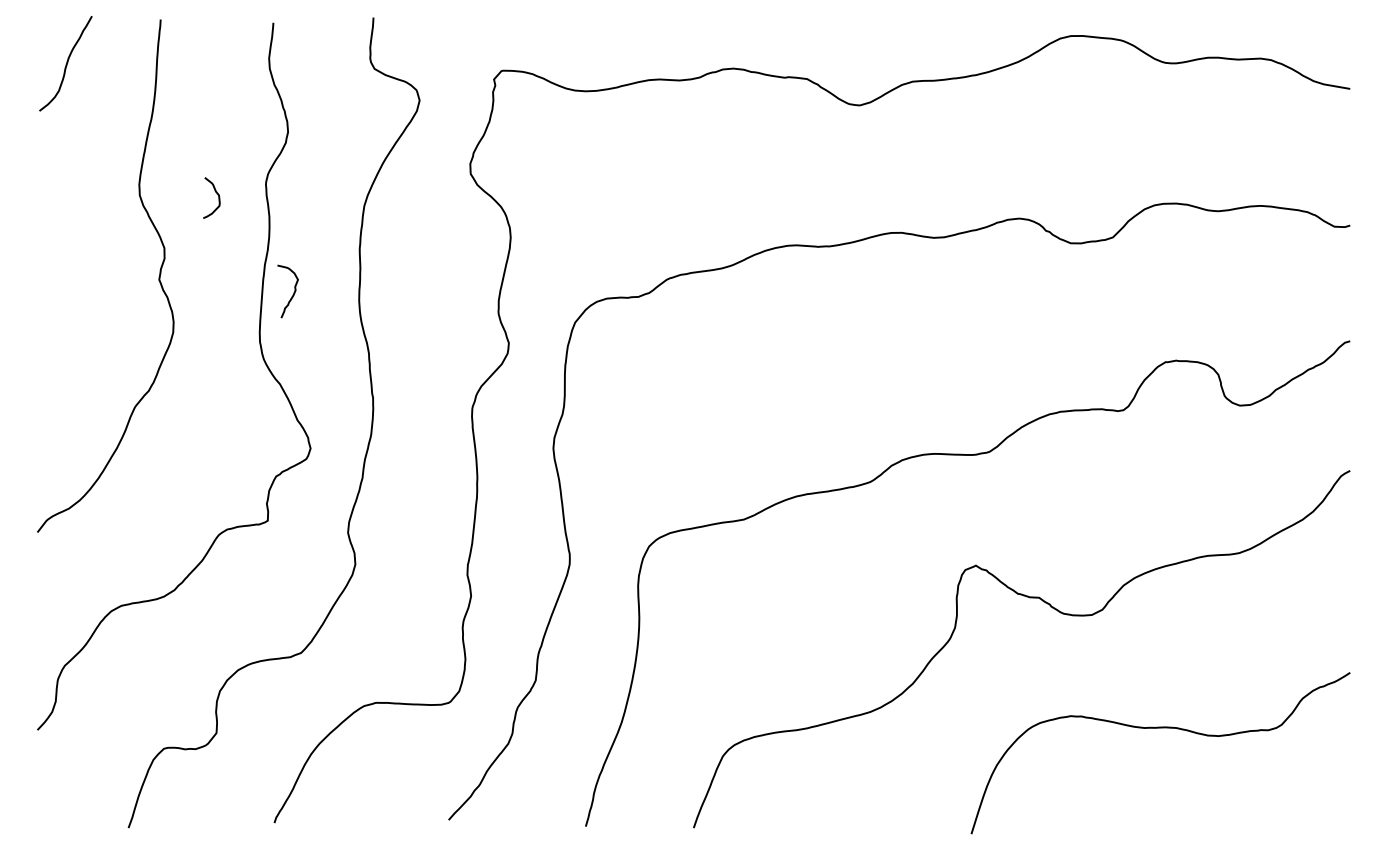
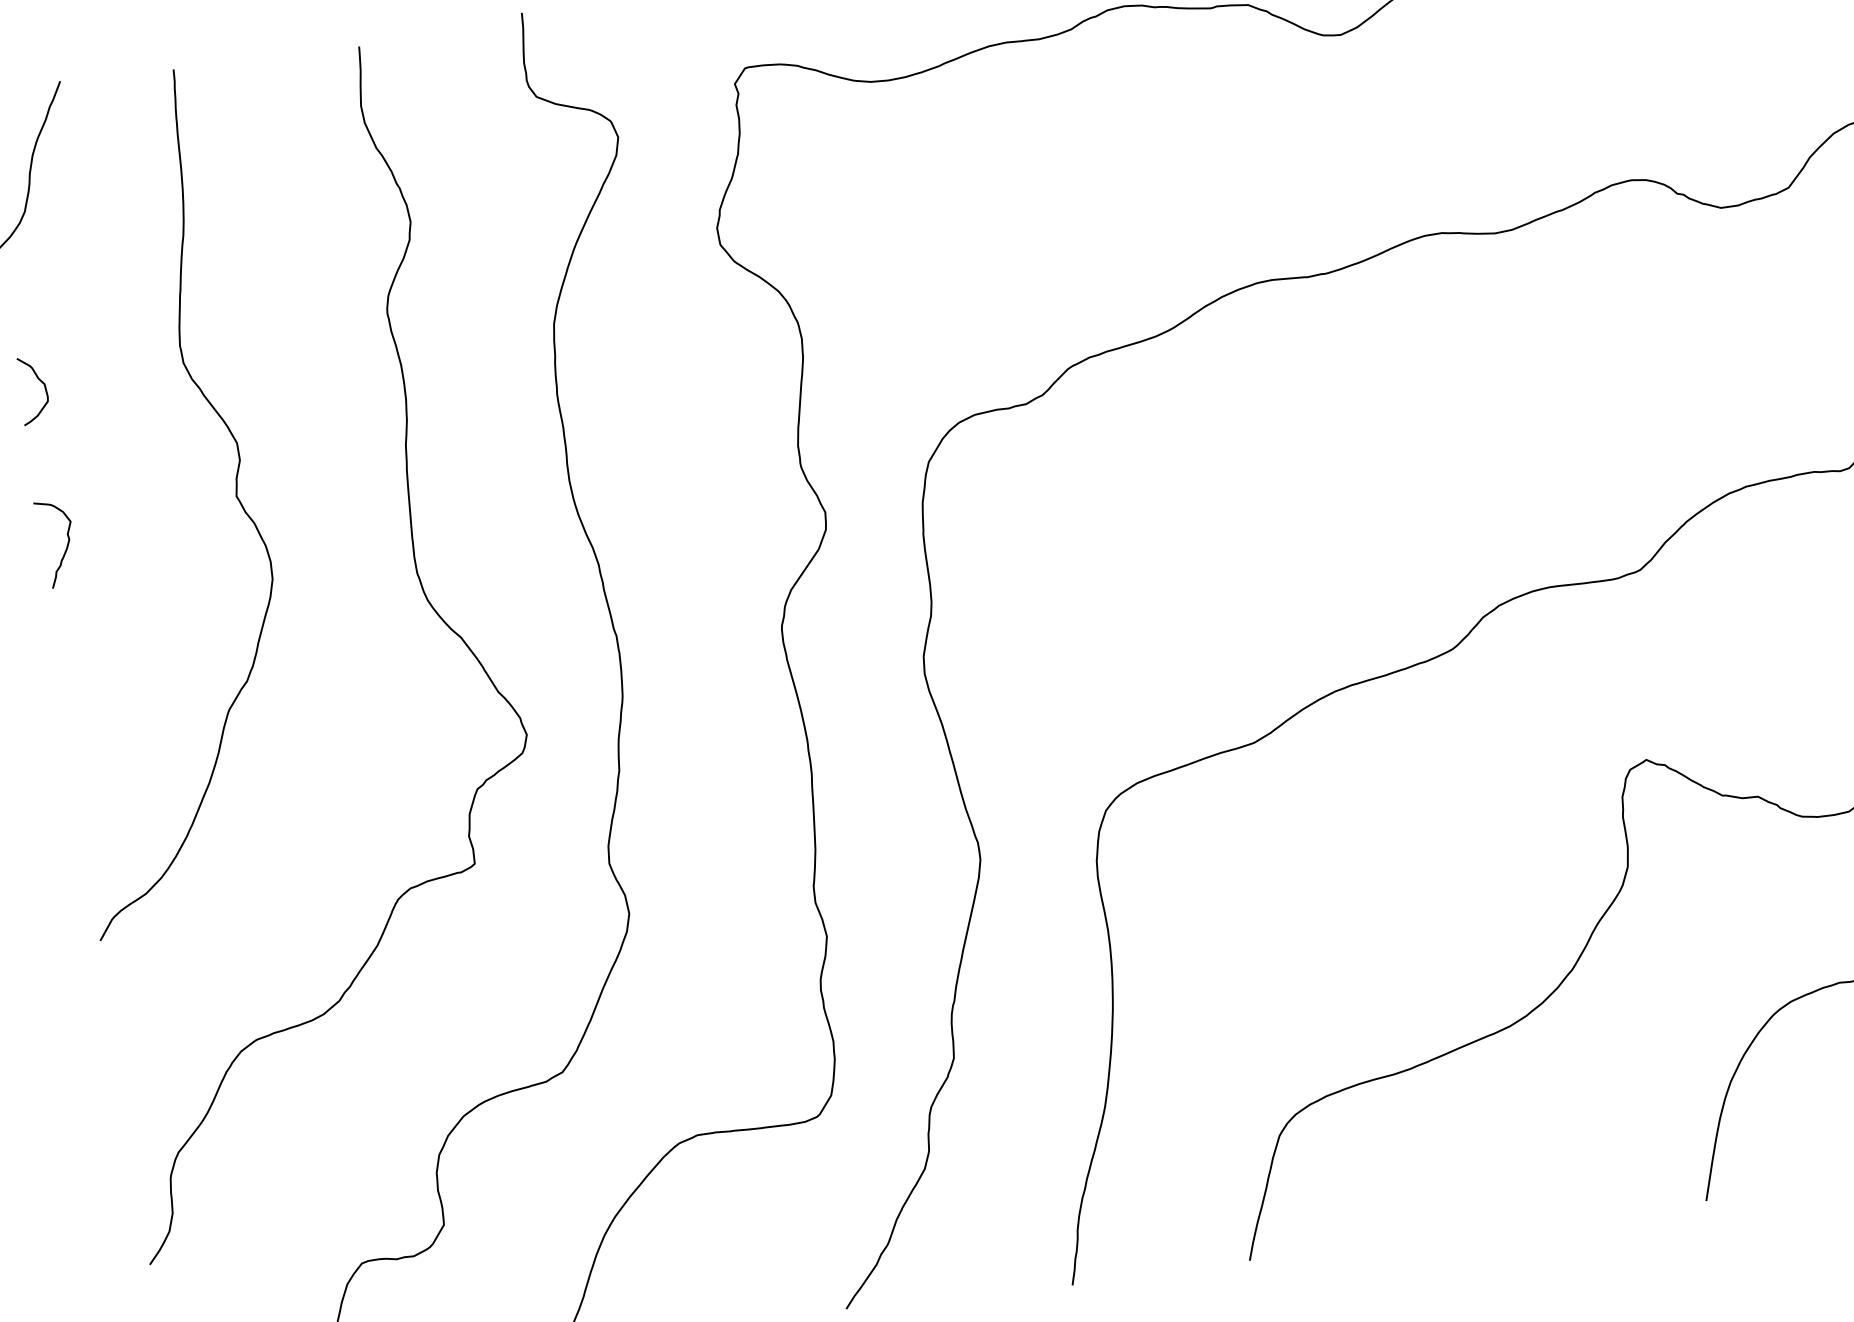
curve: (217, 195) -> (42, 384), moved
curve: (292, 294) -> (65, 547), moved

